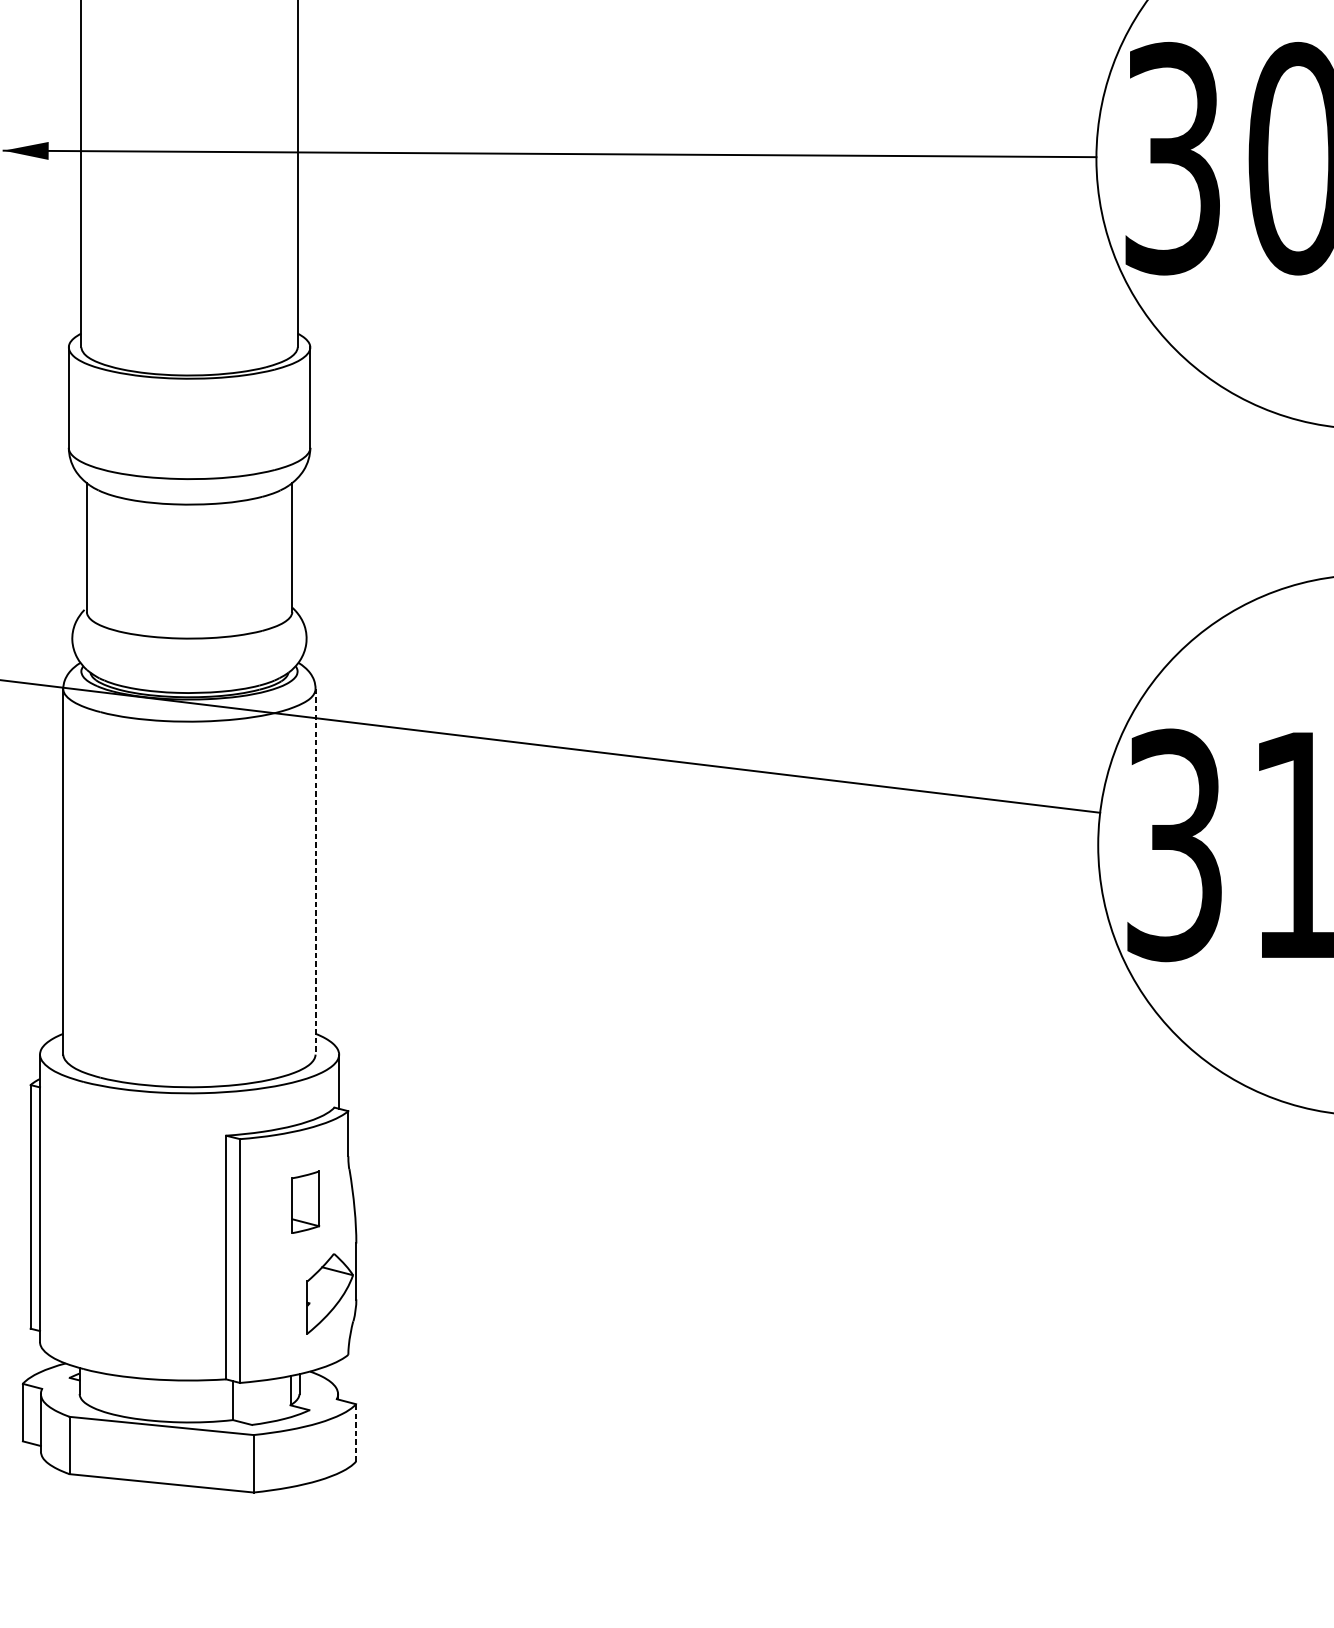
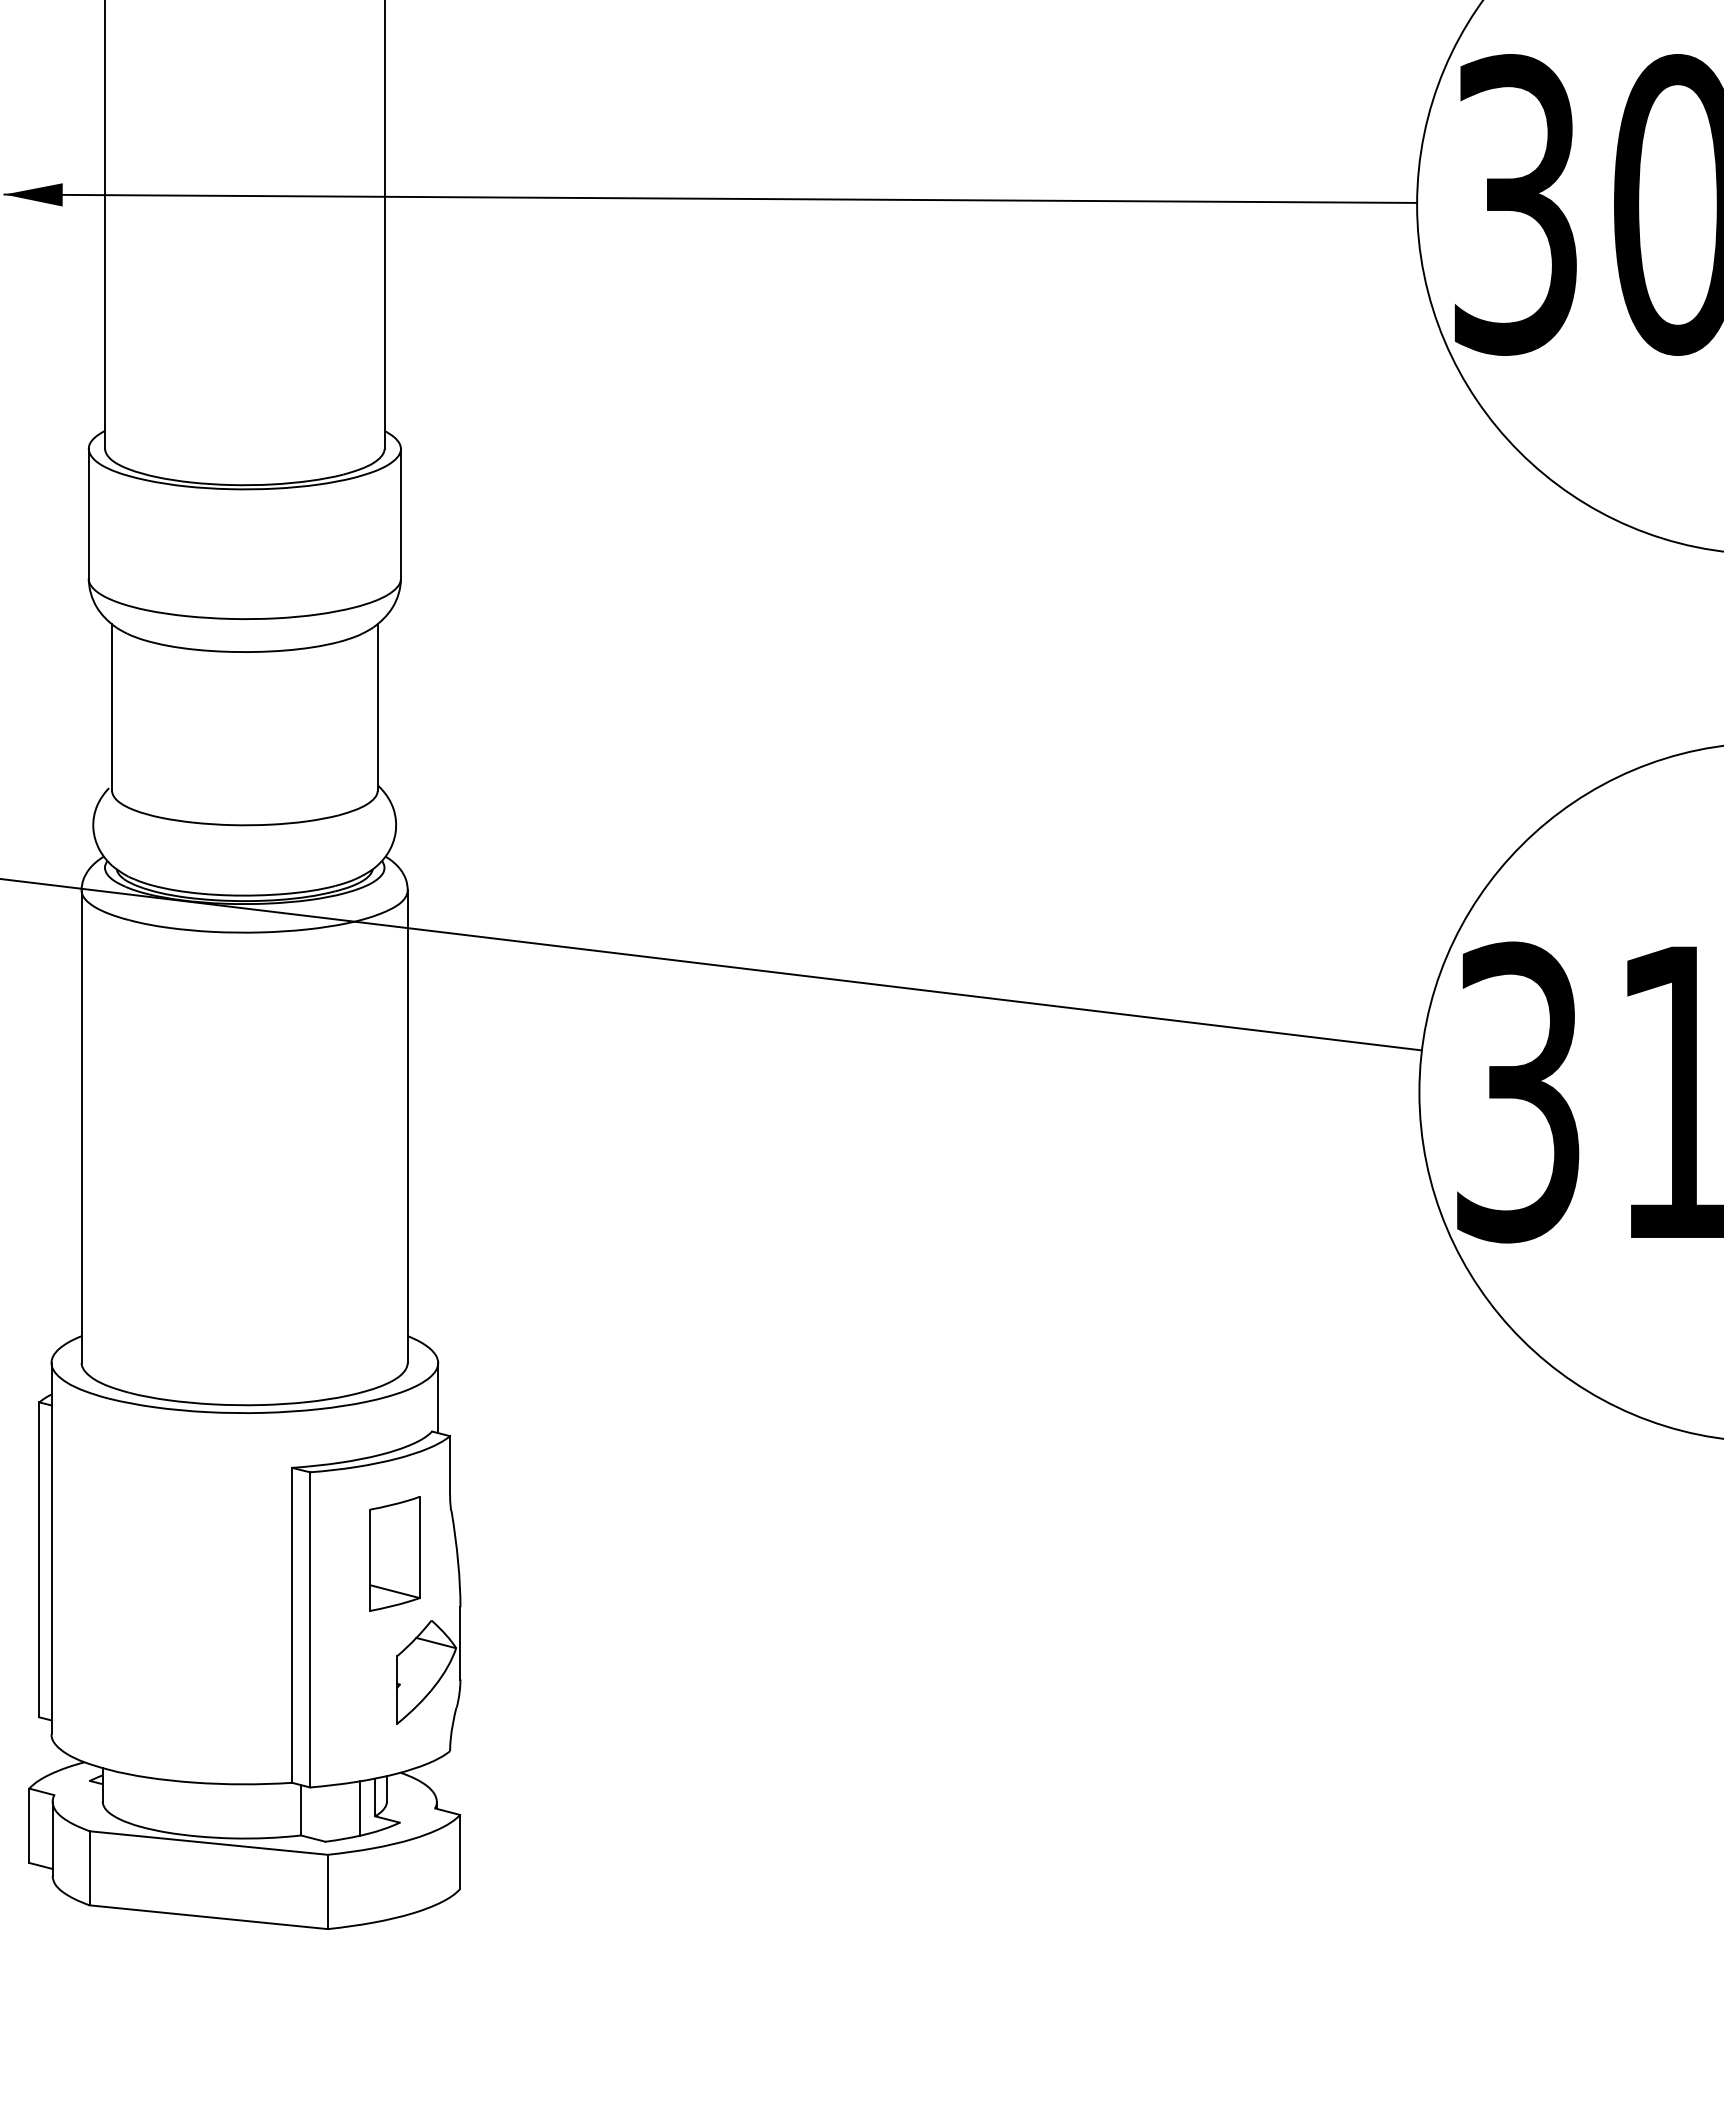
line: (315, 872) -> (407, 1127), dashed -> solid
part: (305, 1201) -> (394, 1553), size x1.43
line: (278, 1399) -> (359, 1808), added
line: (356, 1432) -> (460, 1851), dashed -> solid

